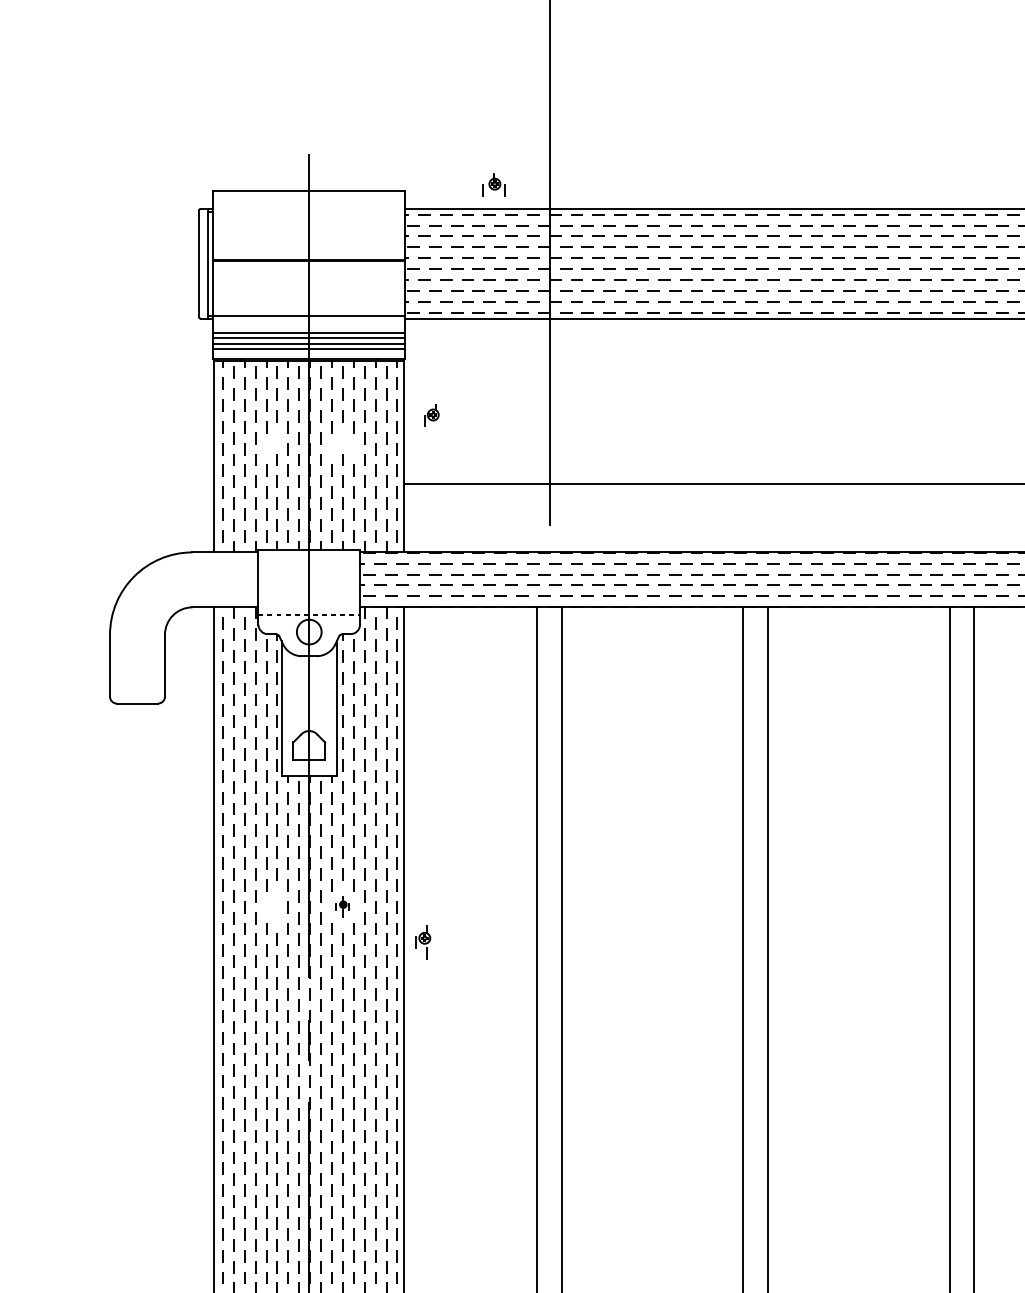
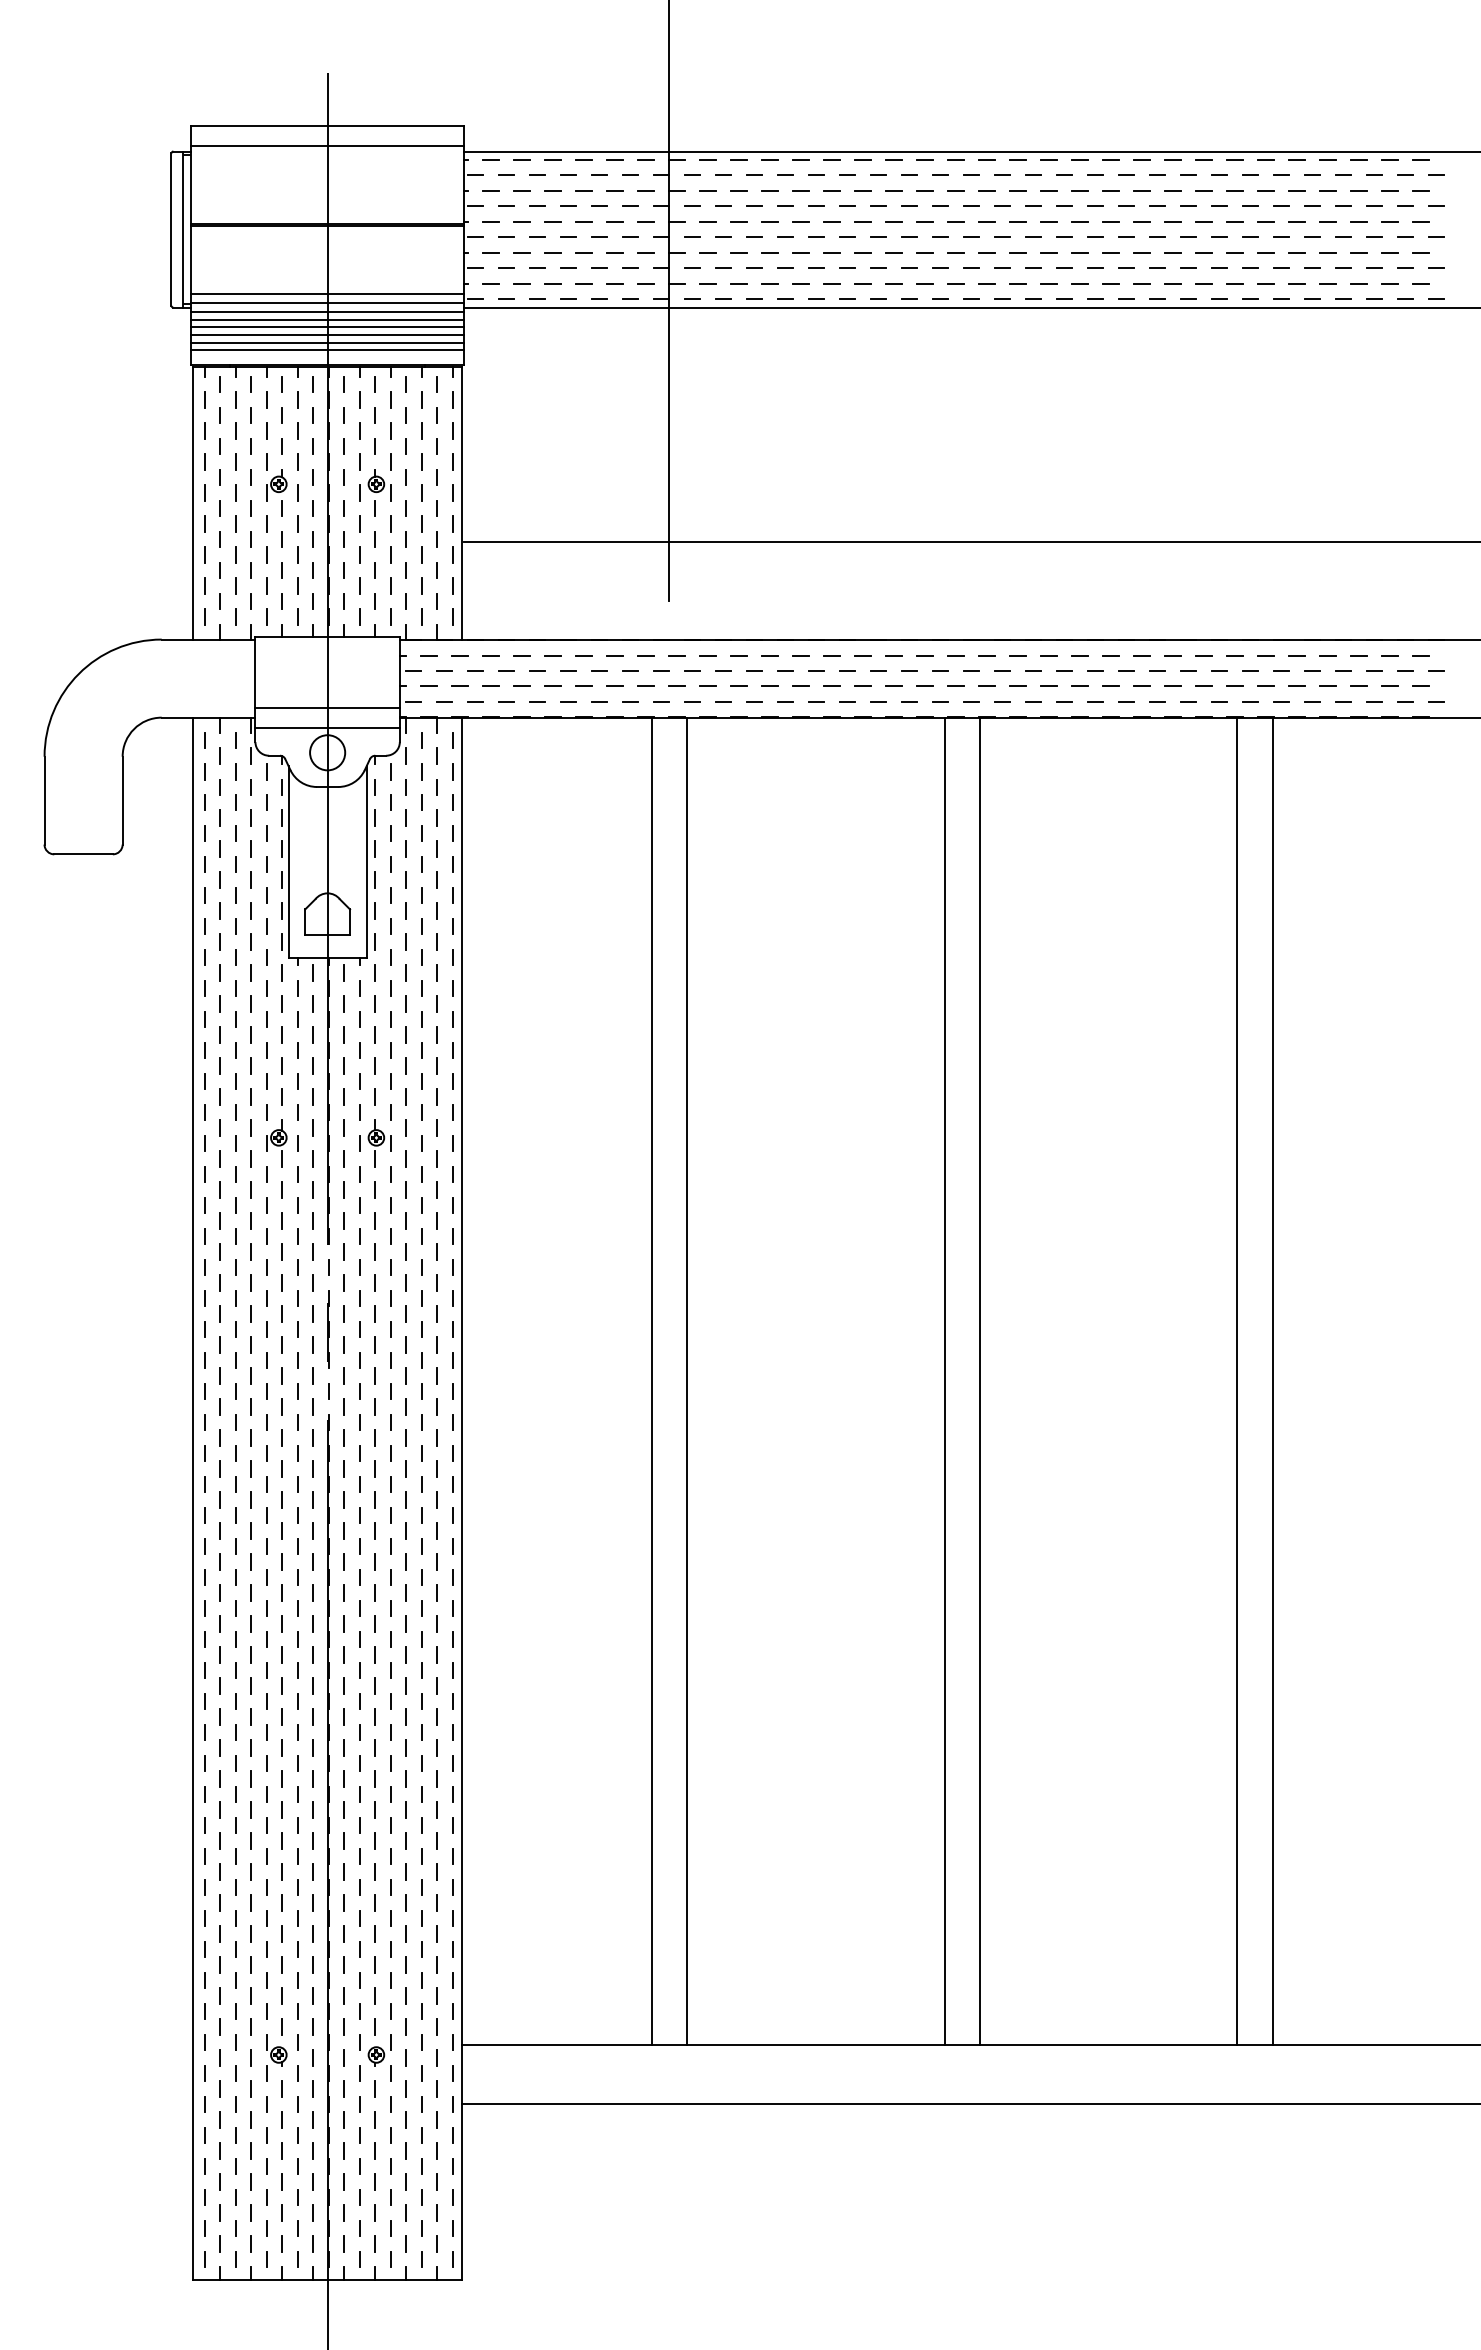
part: (494, 184) -> (375, 485), moved
line: (309, 205) -> (327, 146), added
line: (309, 309) -> (327, 294), added
line: (309, 321) -> (327, 311), added
line: (309, 327) -> (327, 319), added
part: (431, 415) -> (276, 485), moved
line: (309, 600) -> (327, 708), added
line: (309, 614) -> (328, 728), dashed -> solid
part: (342, 907) -> (375, 1143), size x1.67
part: (423, 942) -> (276, 1143), moved

